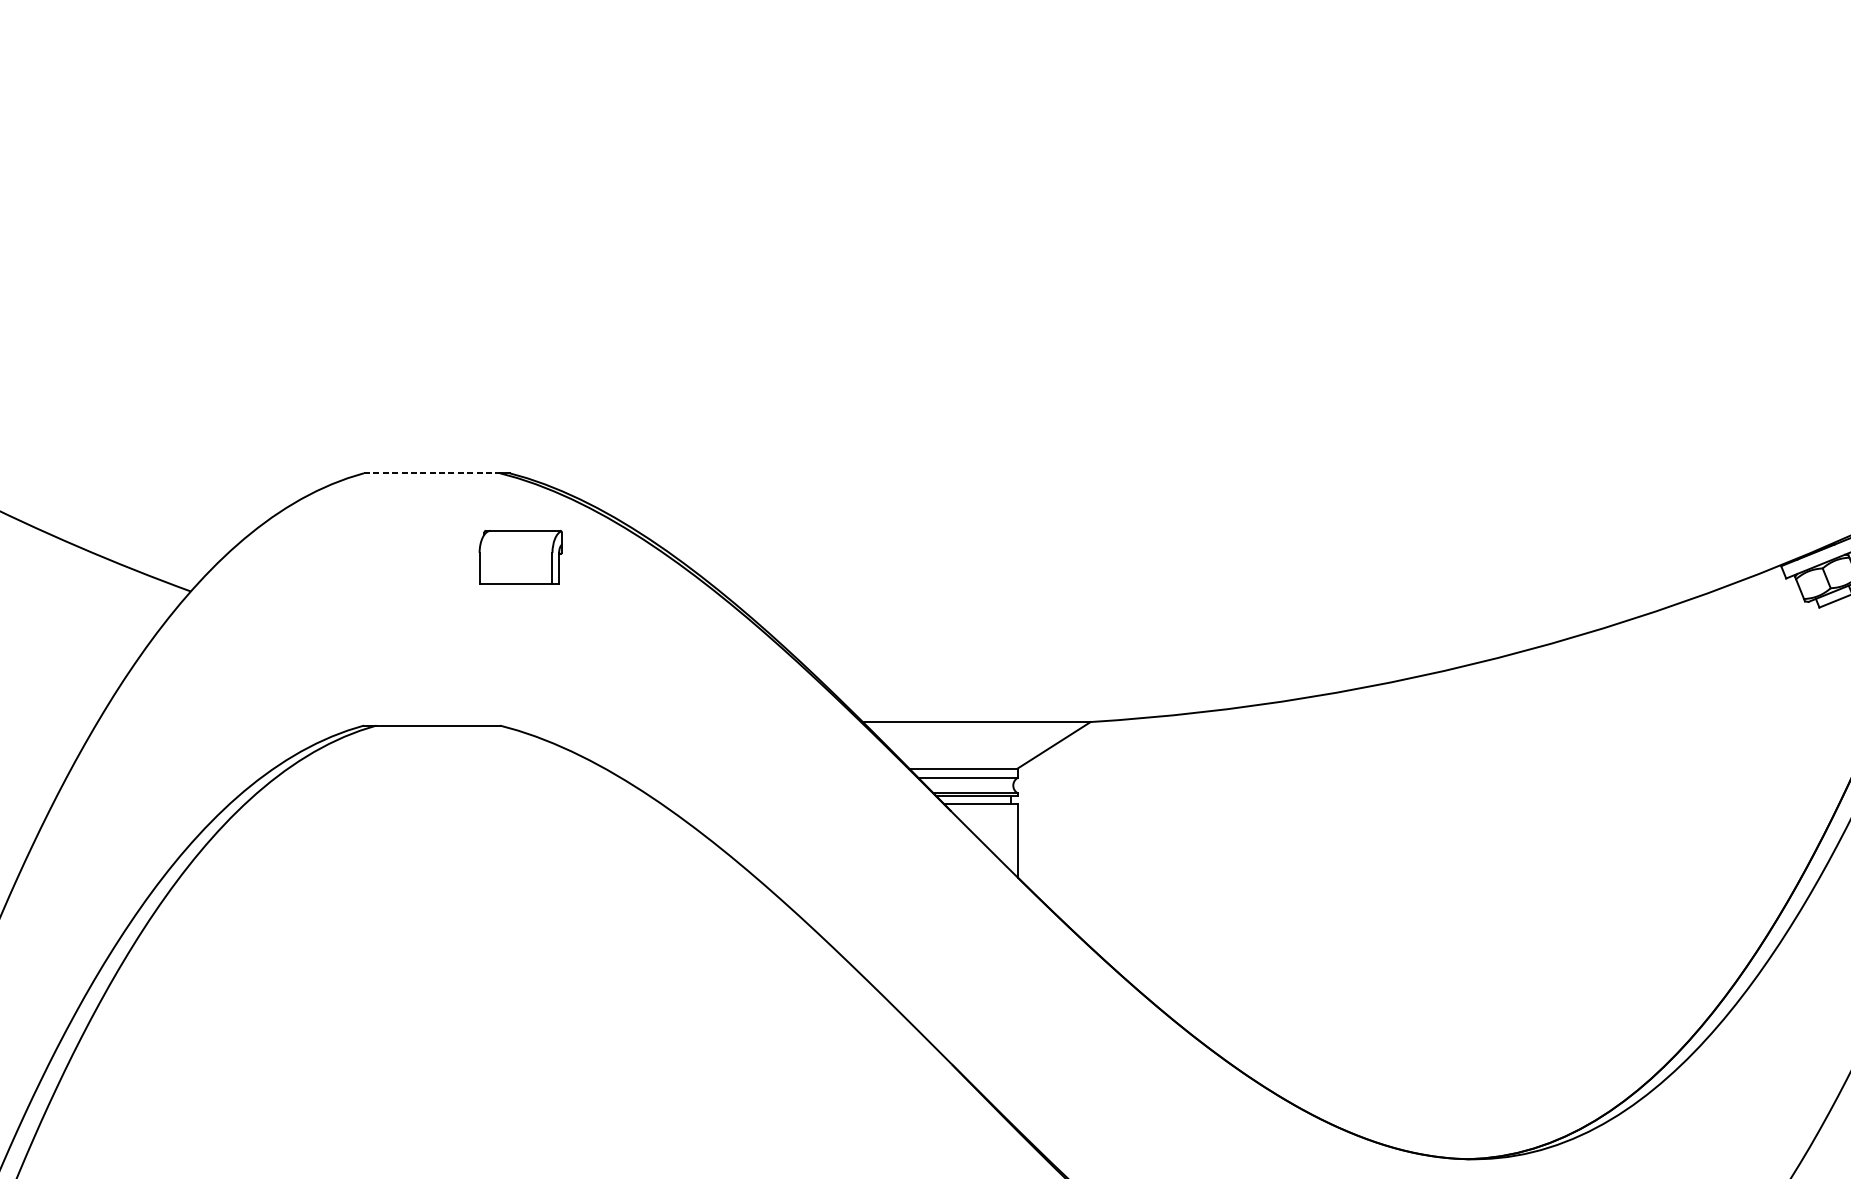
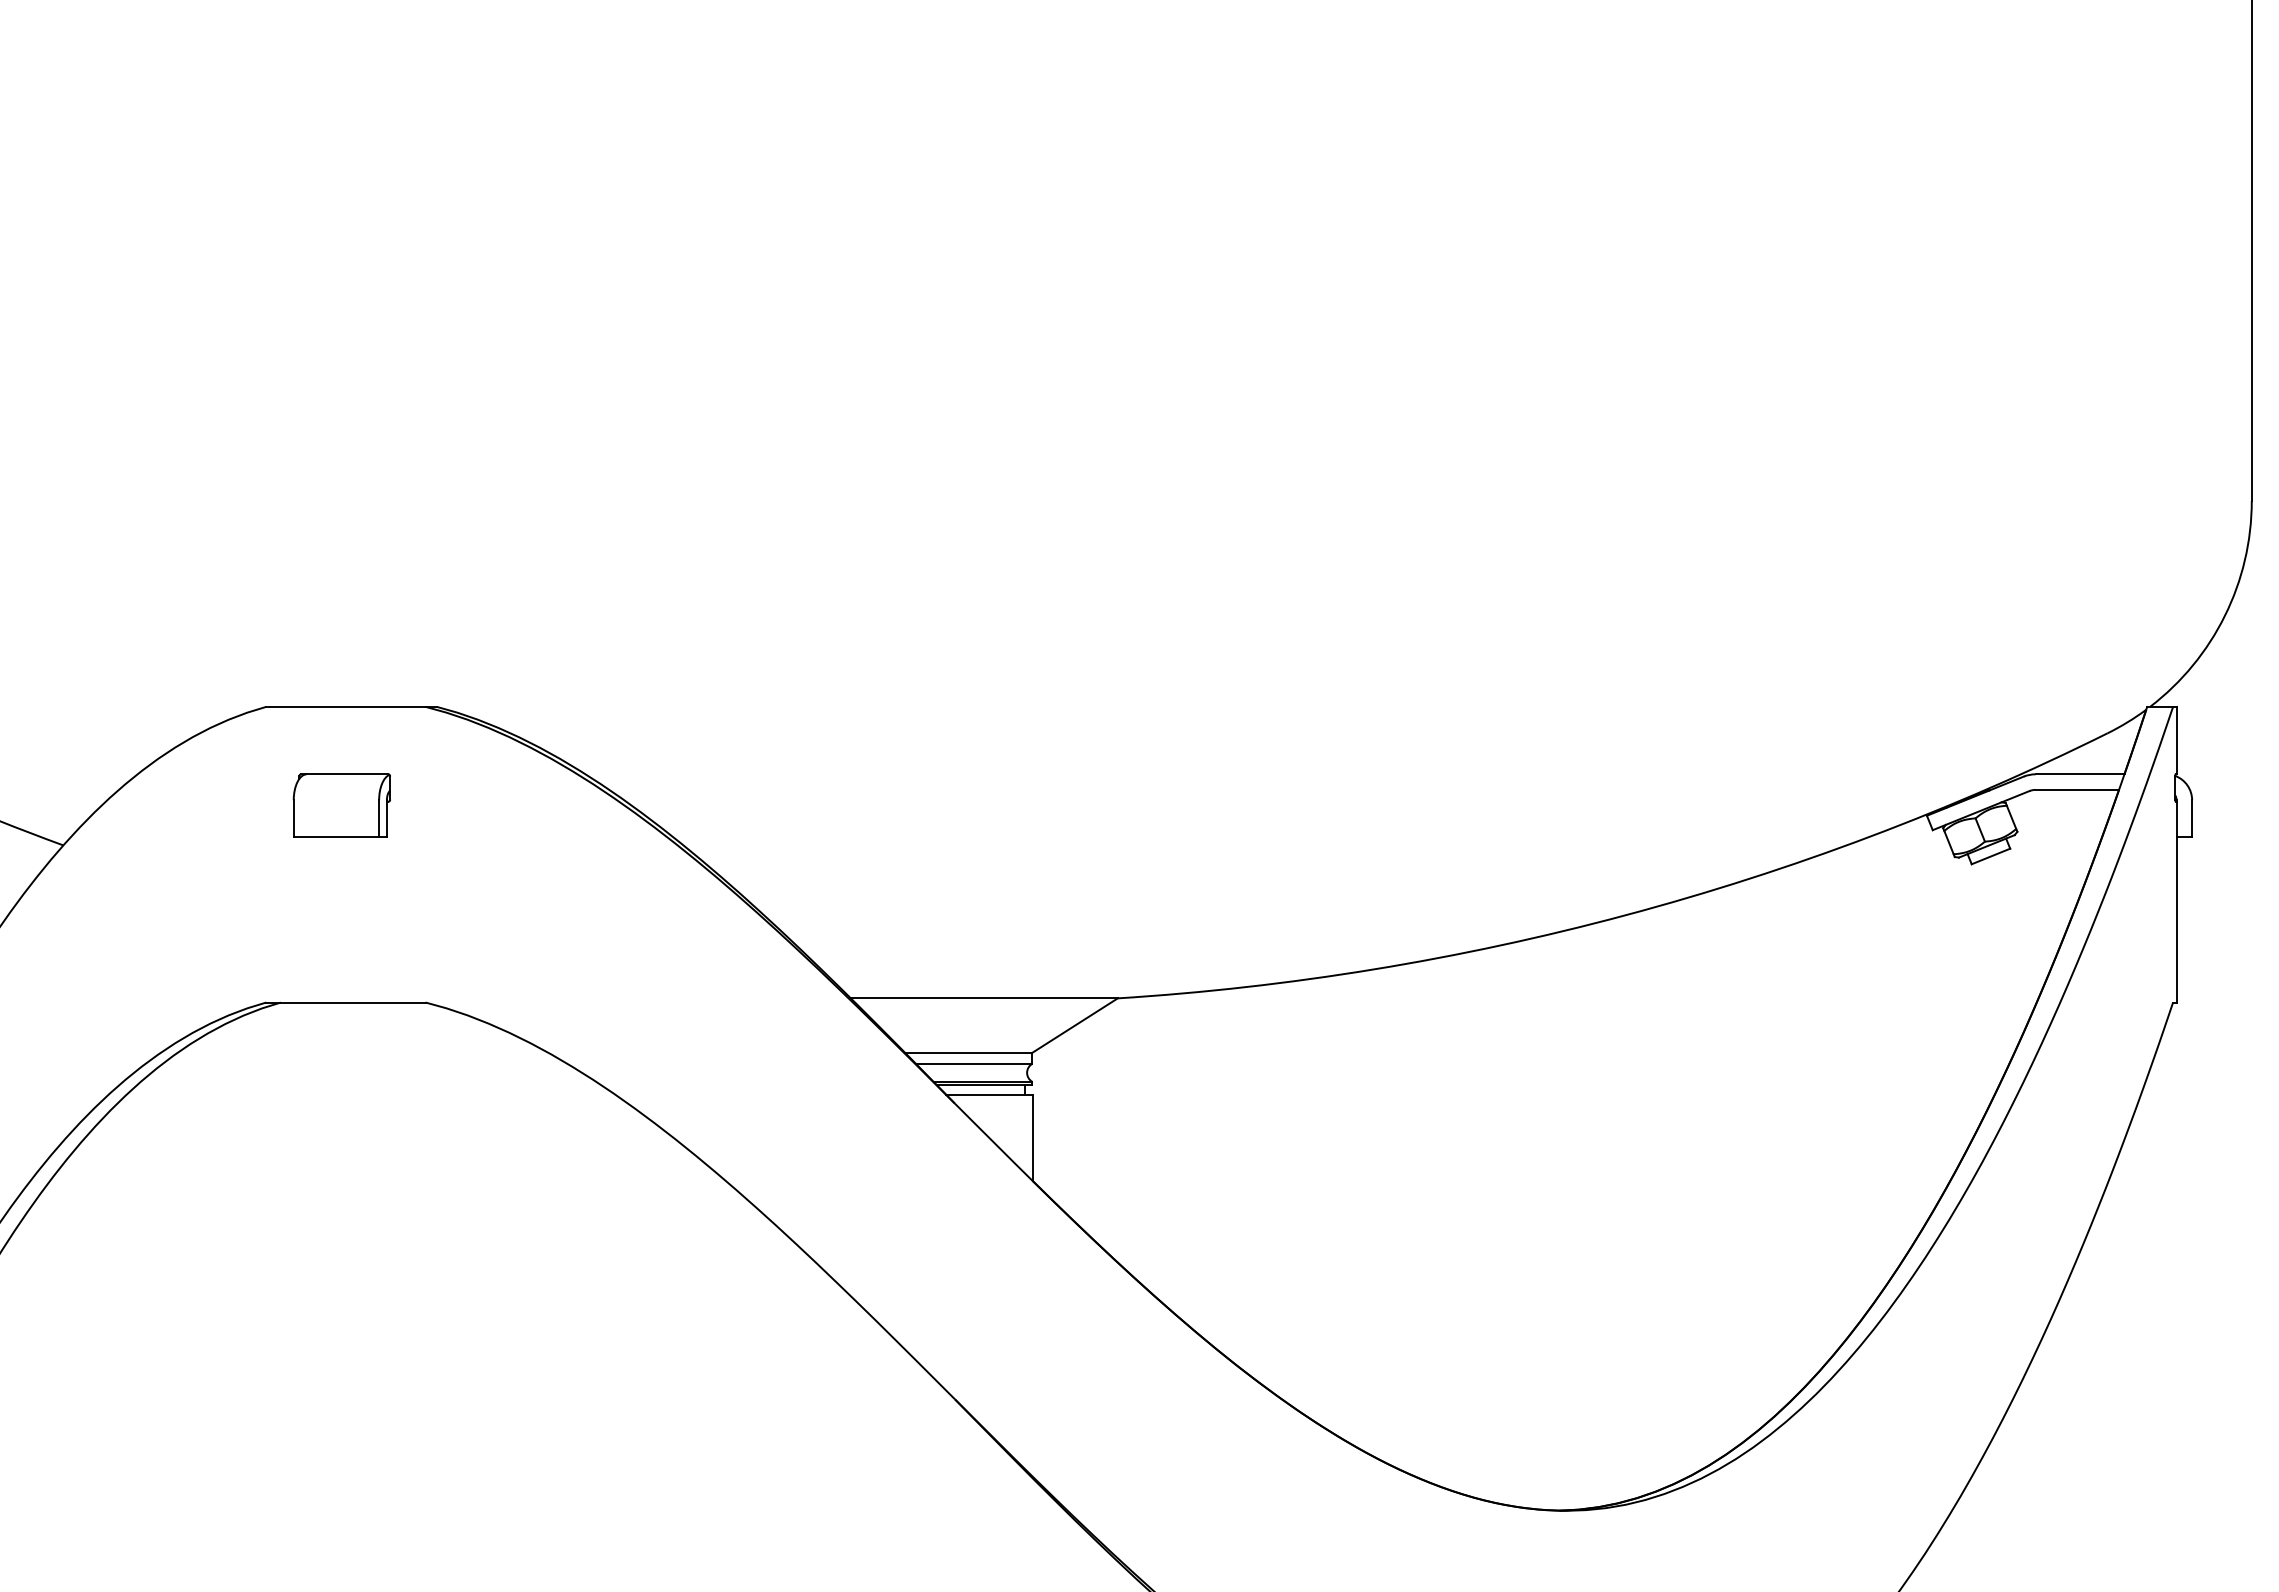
line: (431, 472) -> (345, 706), dashed -> solid
part: (520, 557) -> (341, 805), moved

